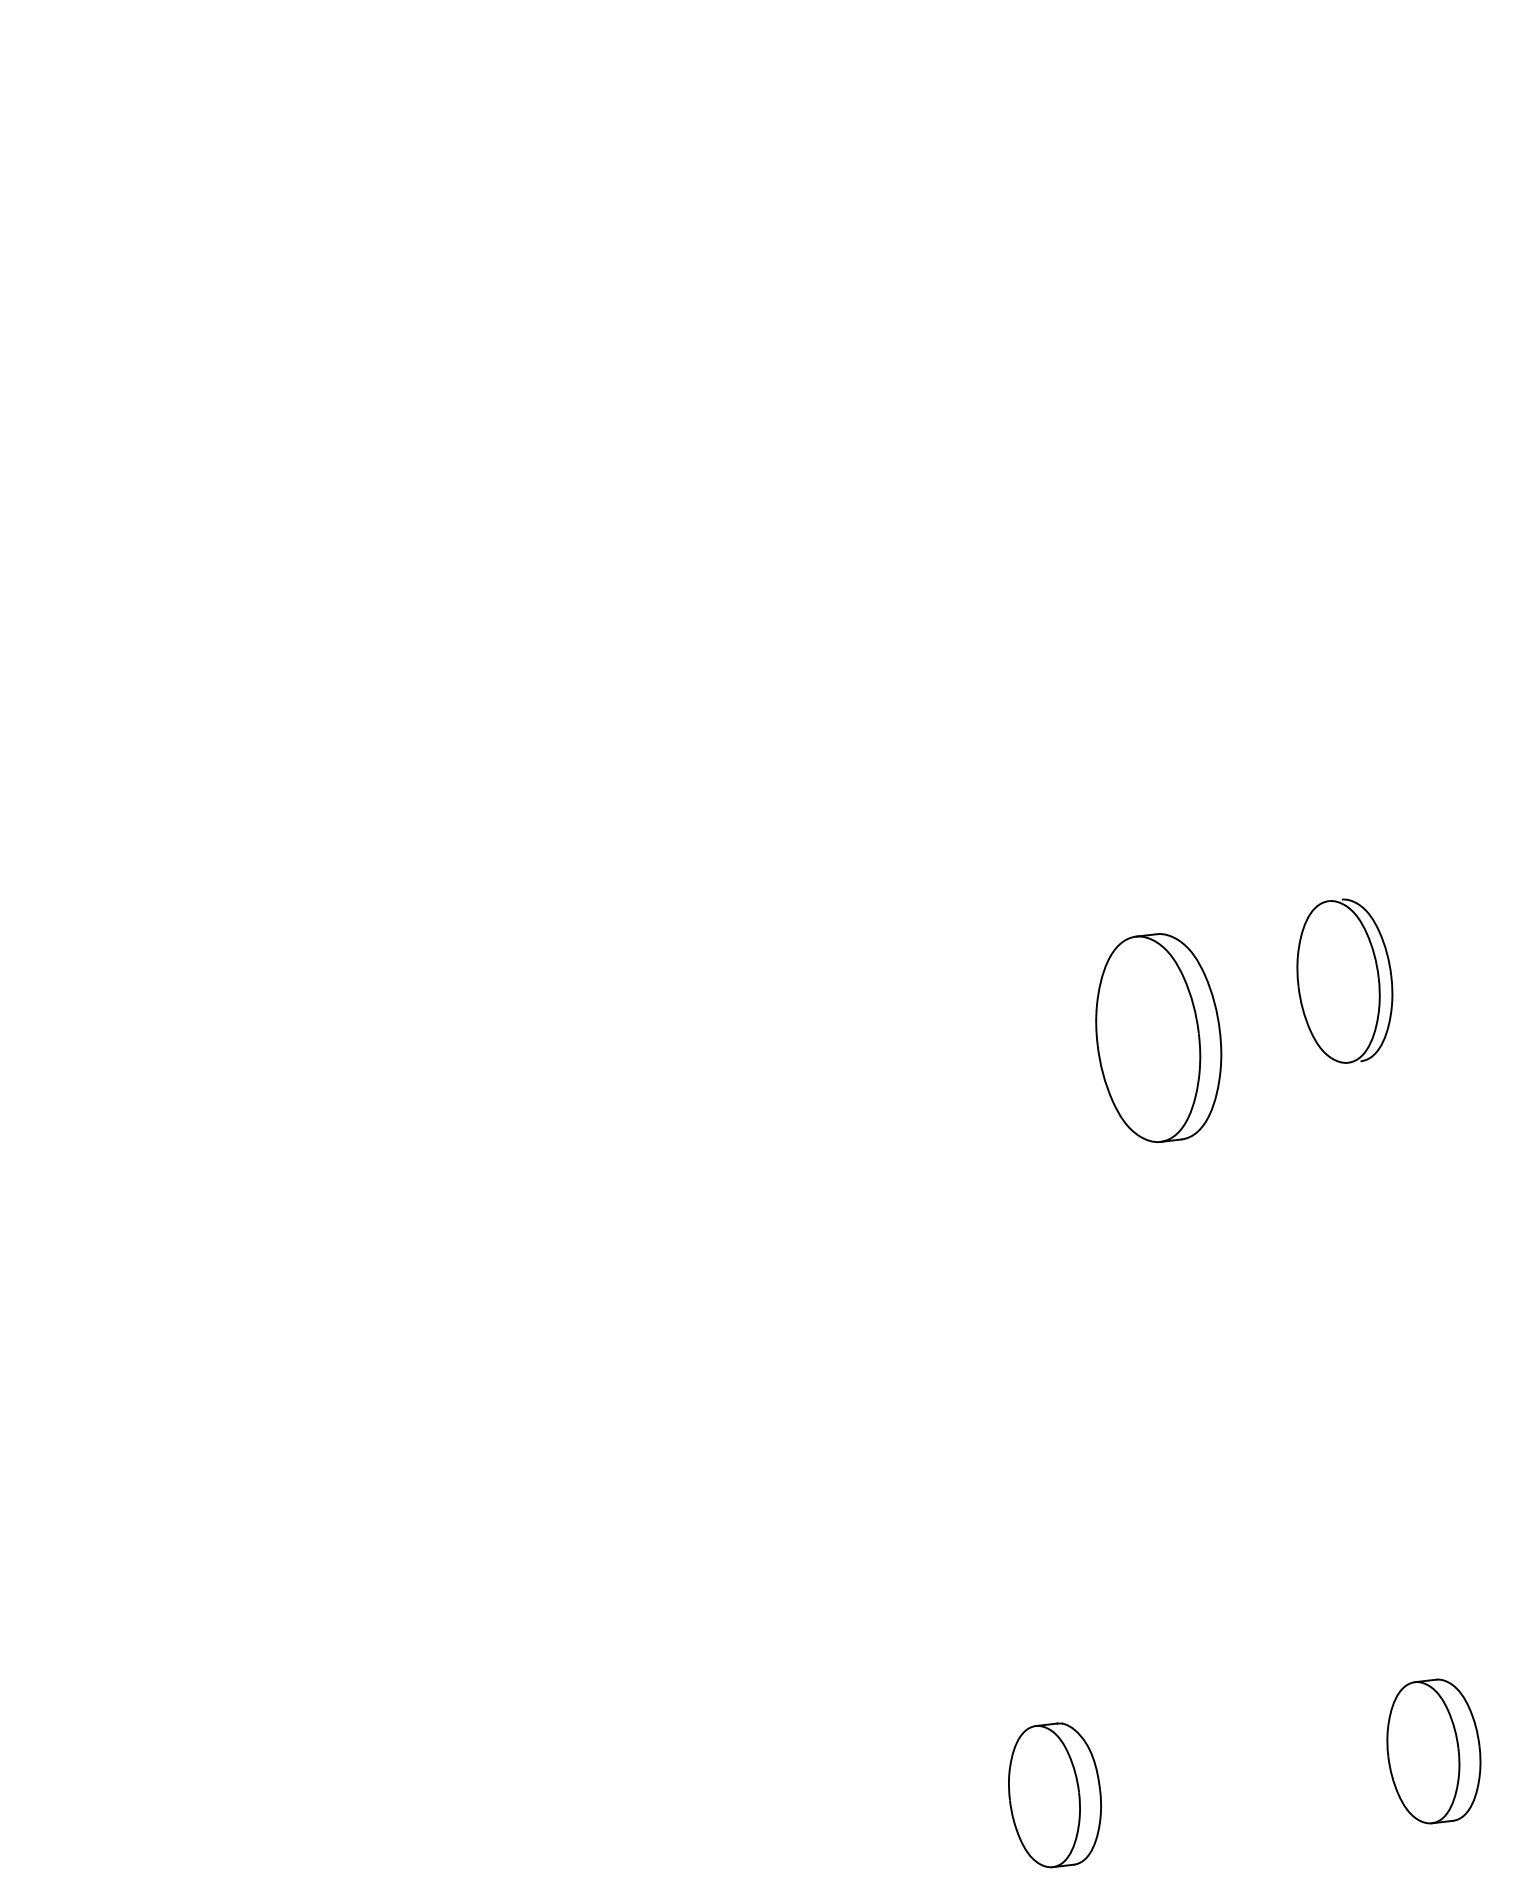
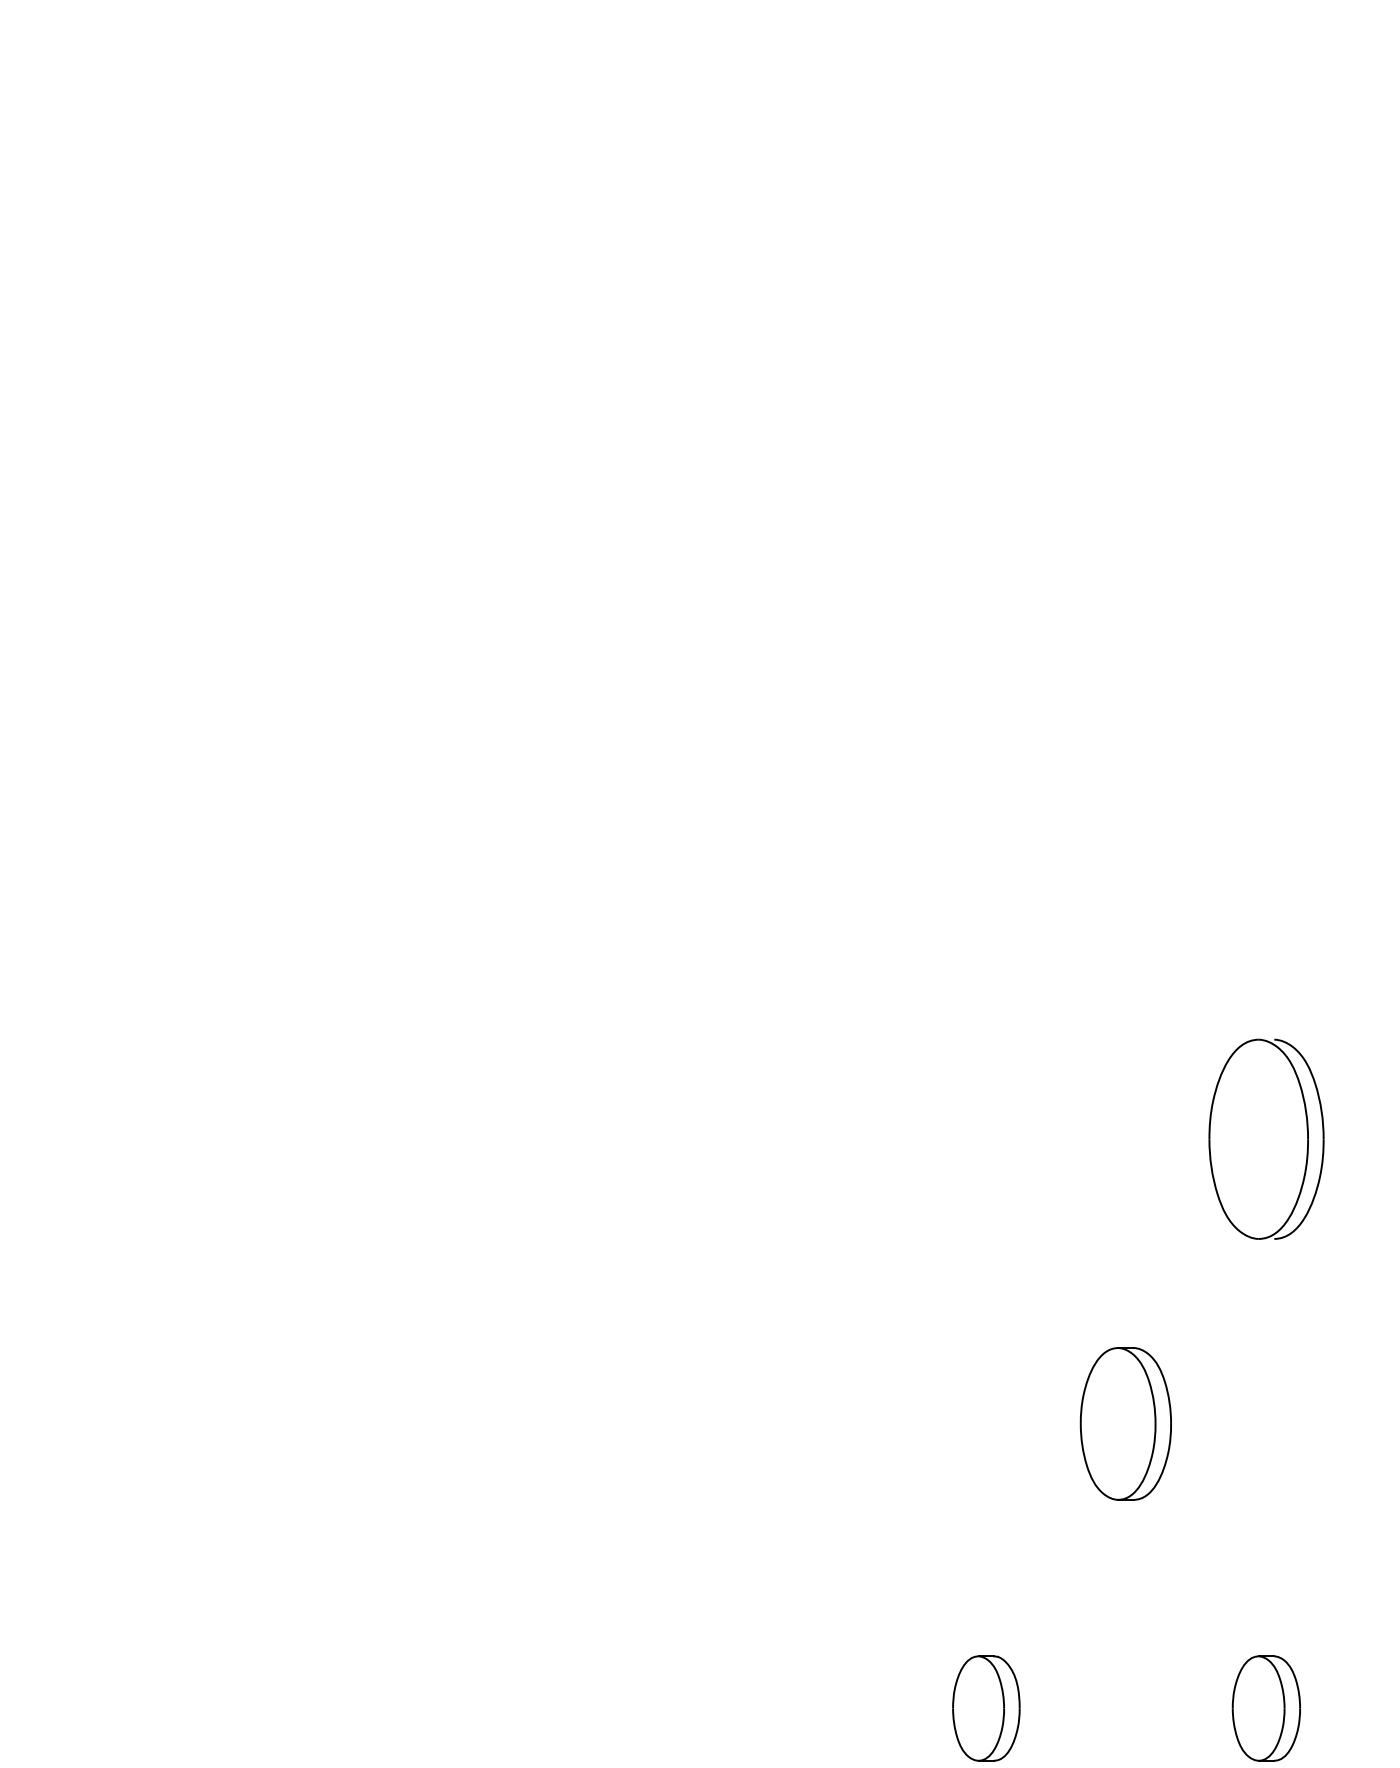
part: (1344, 980) -> (1266, 1138), size x1.67
part: (1158, 1037) -> (1125, 1423), moved

